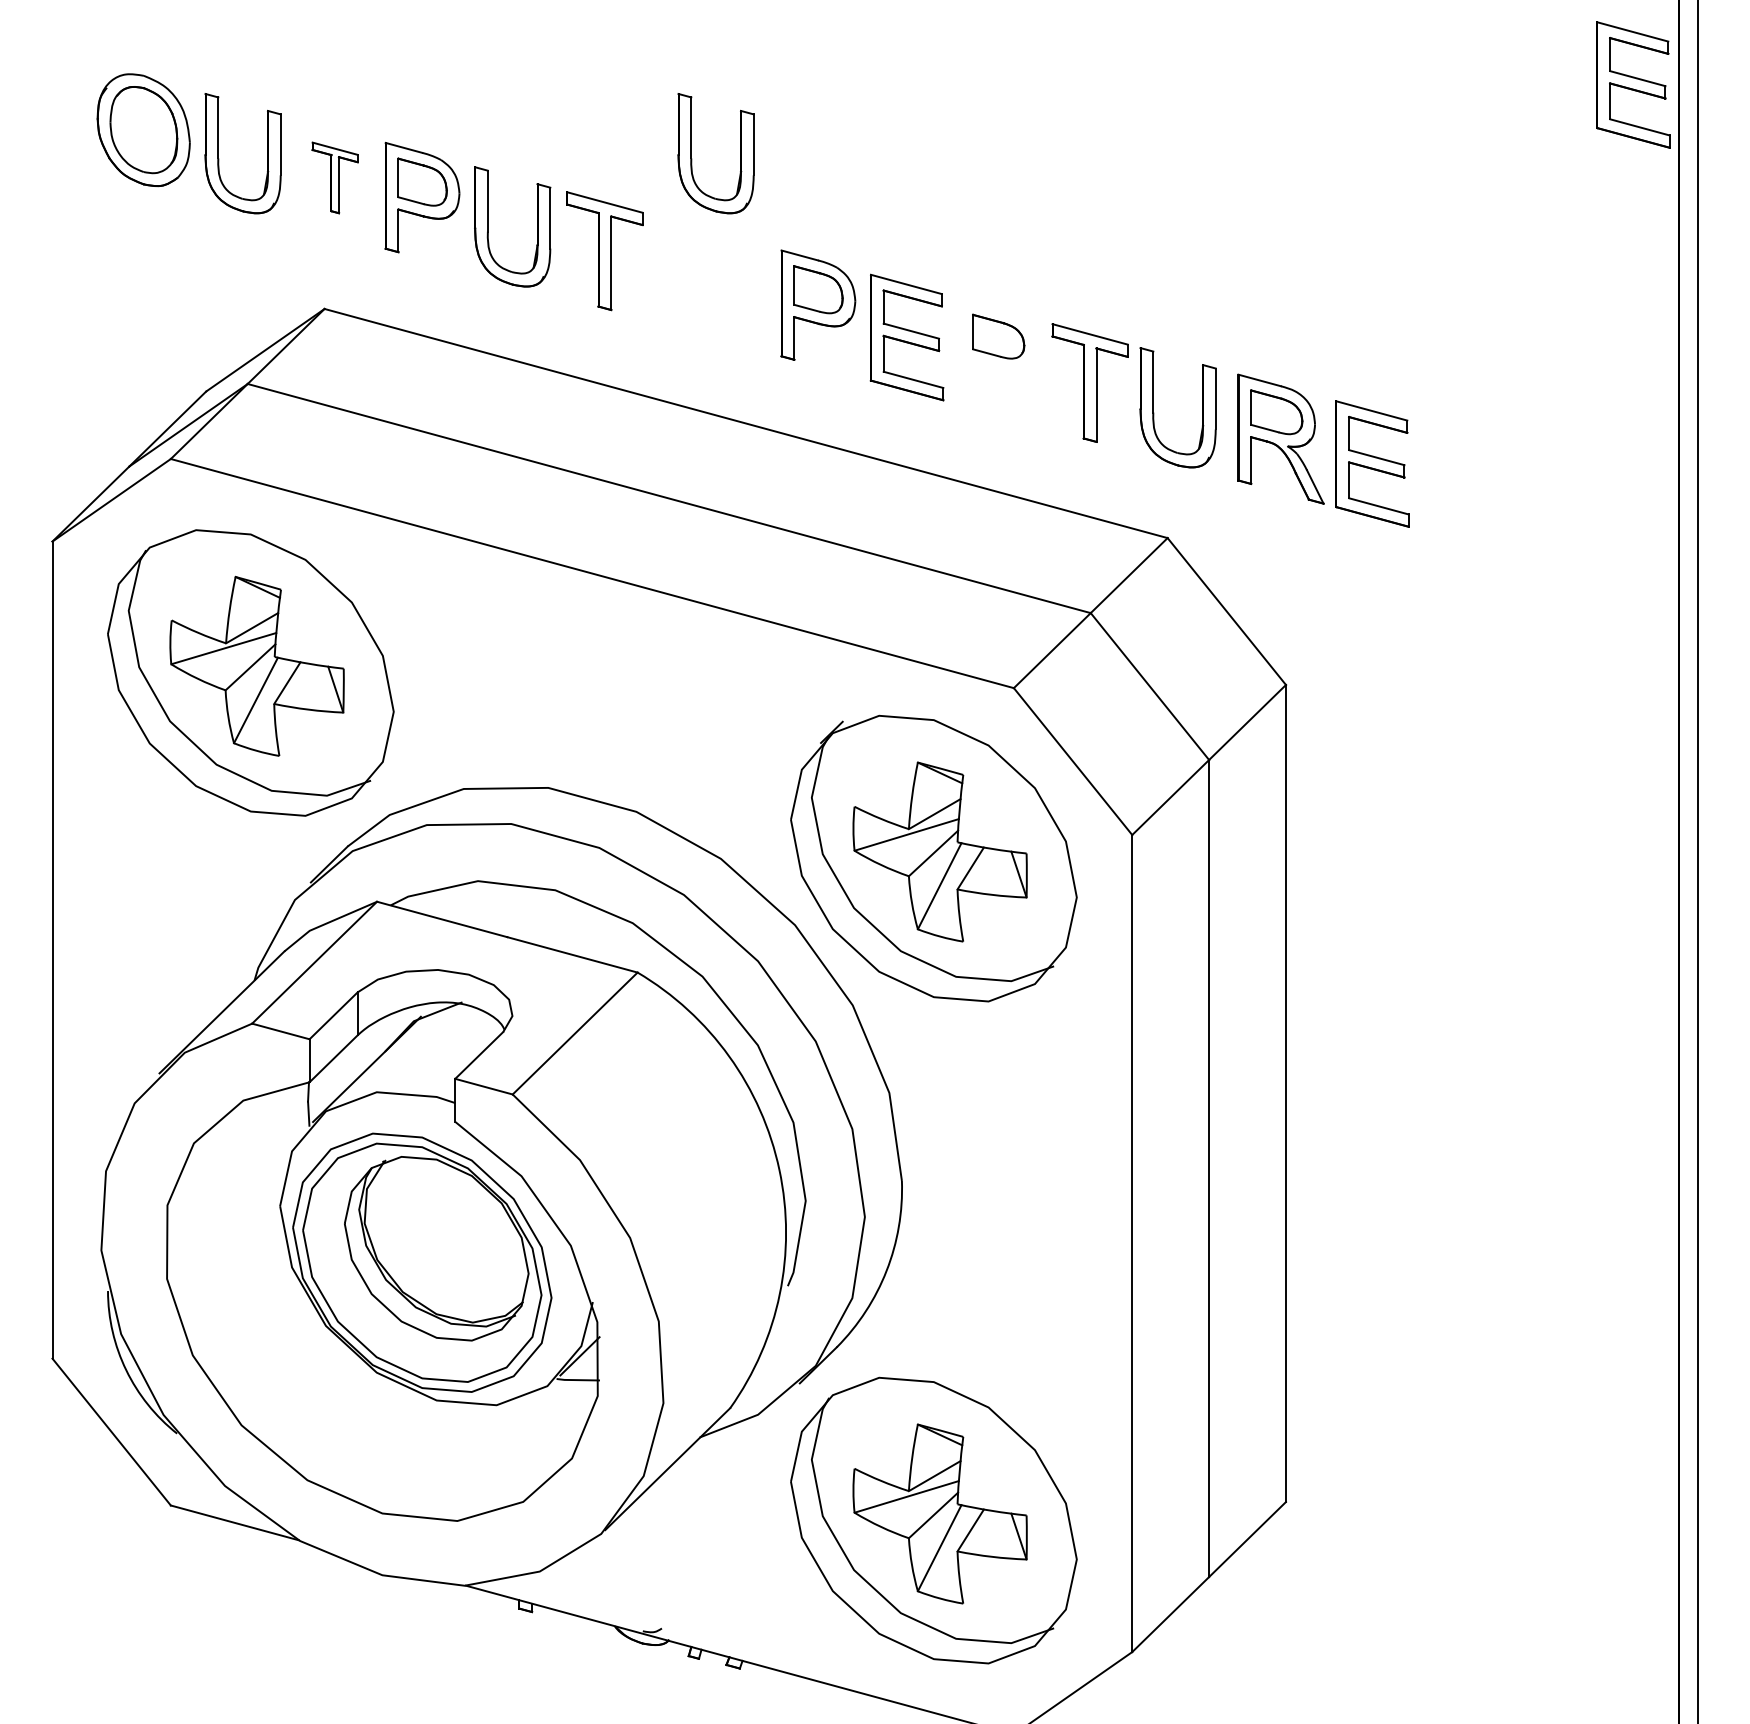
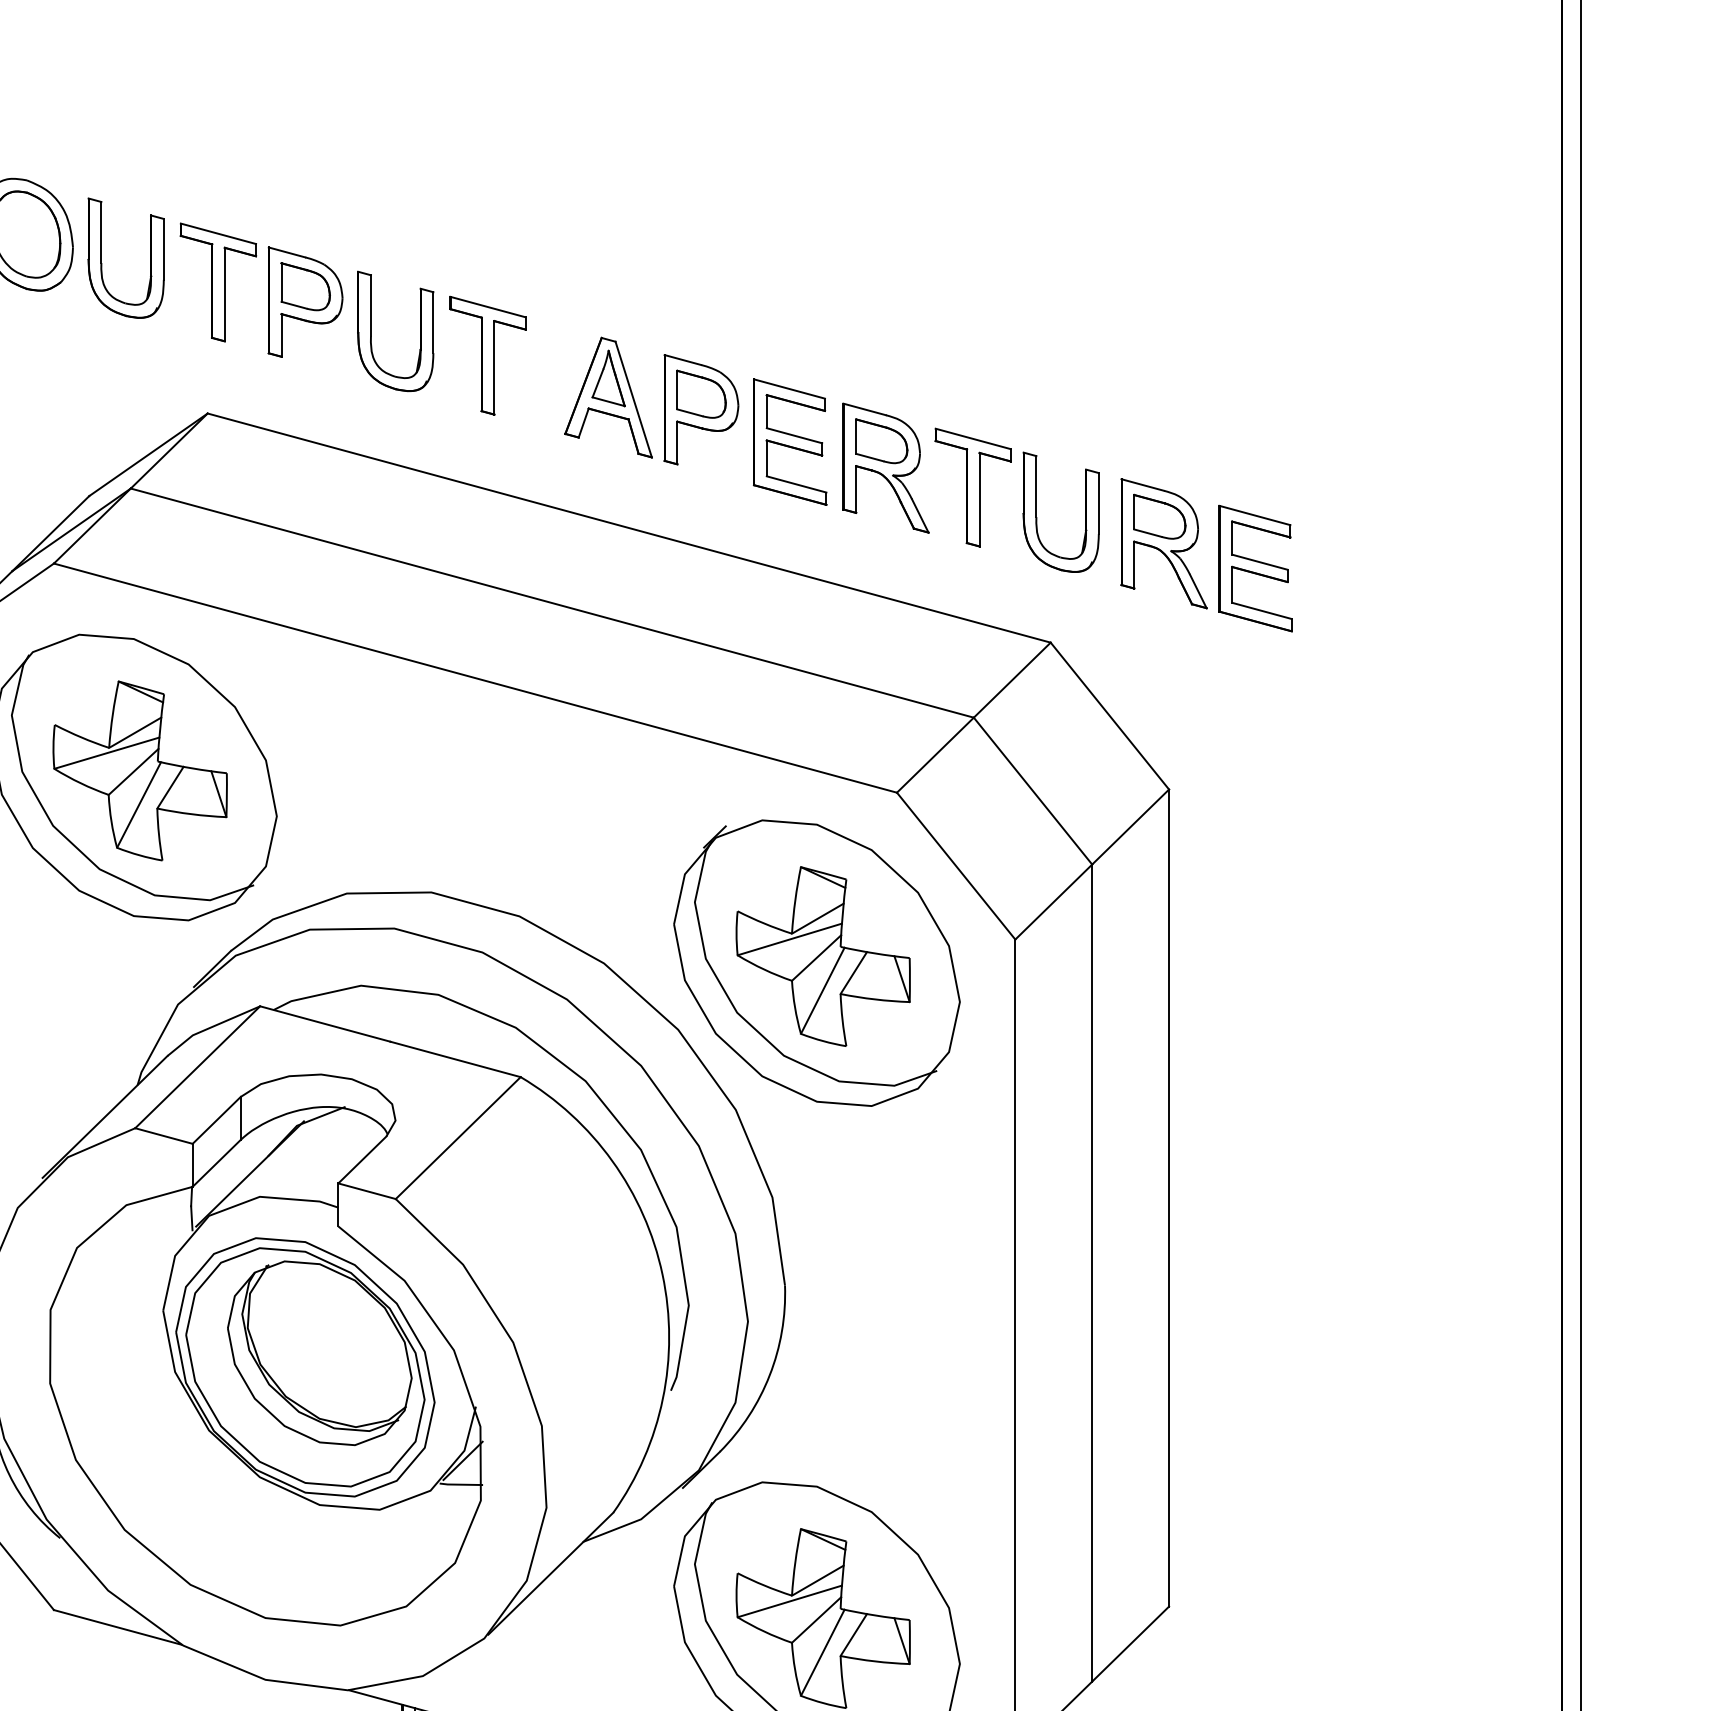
part: (1633, 84) -> (1516, 189), removed
part: (692, 158) -> (575, 263), removed
part: (334, 177) -> (217, 282), size x1.67
part: (725, 292) -> (608, 397), added
part: (1002, 363) -> (885, 468), added

